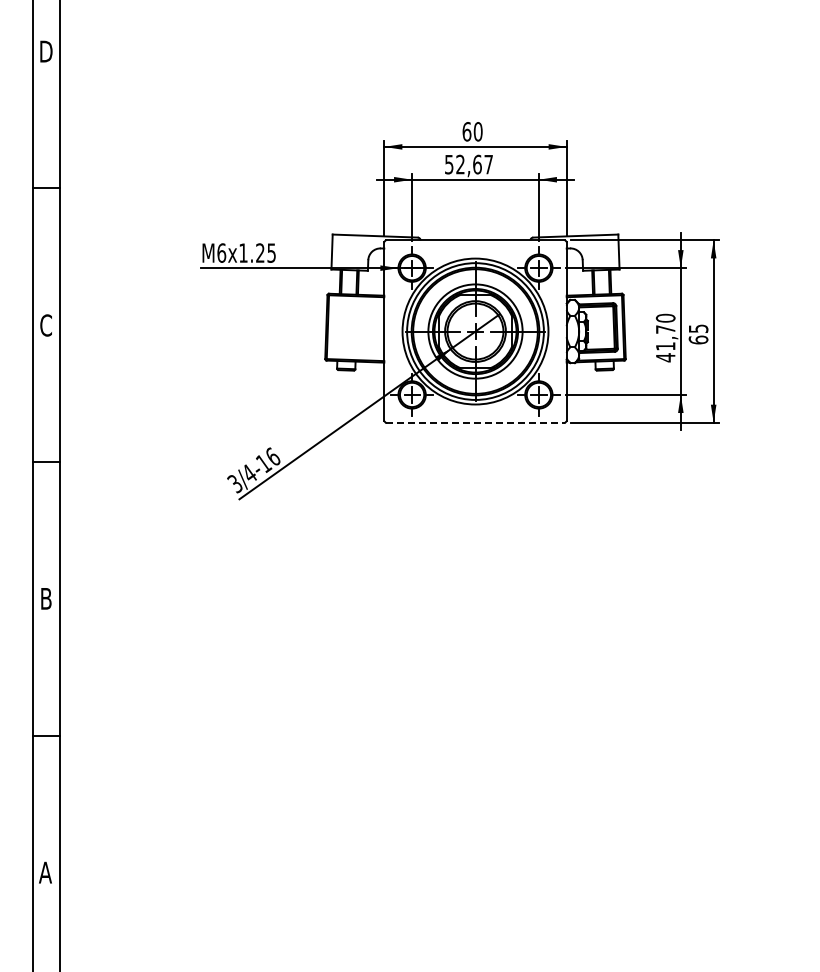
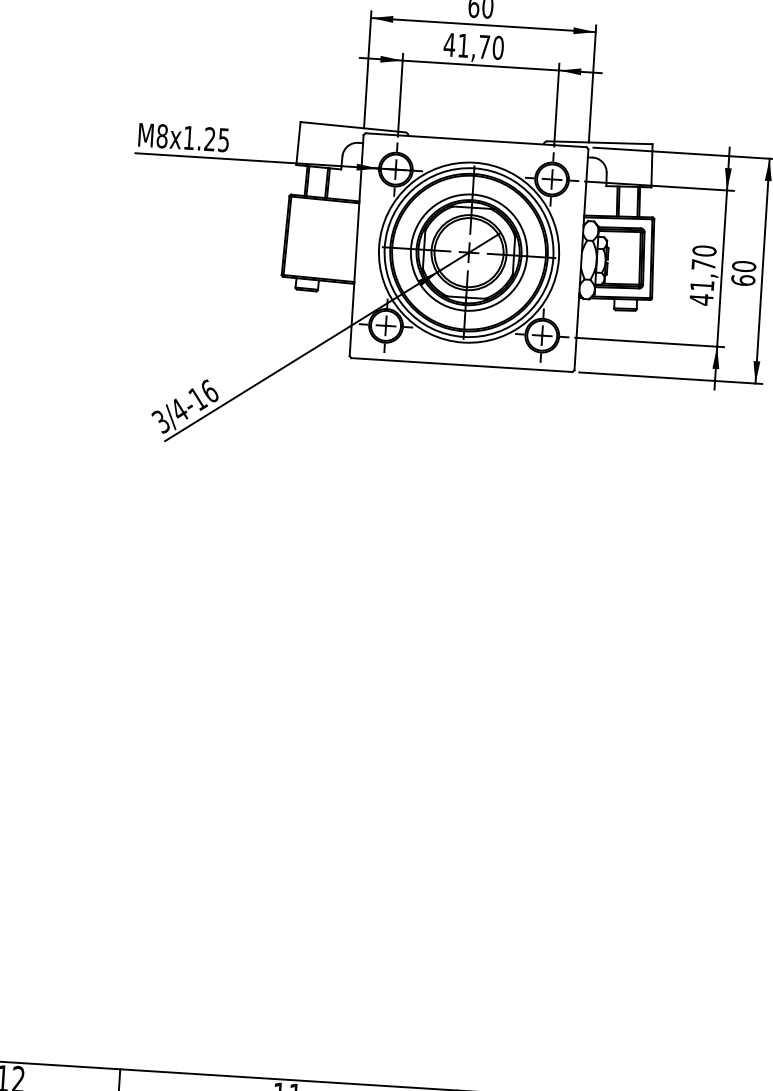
text: (468, 164) -> (473, 46), 52,67 -> 41,70
text: (221, 252) -> (162, 135), M6x1.25 -> M8x1.25
text: (698, 328) -> (744, 266), 65 -> 60
line: (475, 422) -> (461, 364), dashed -> solid

